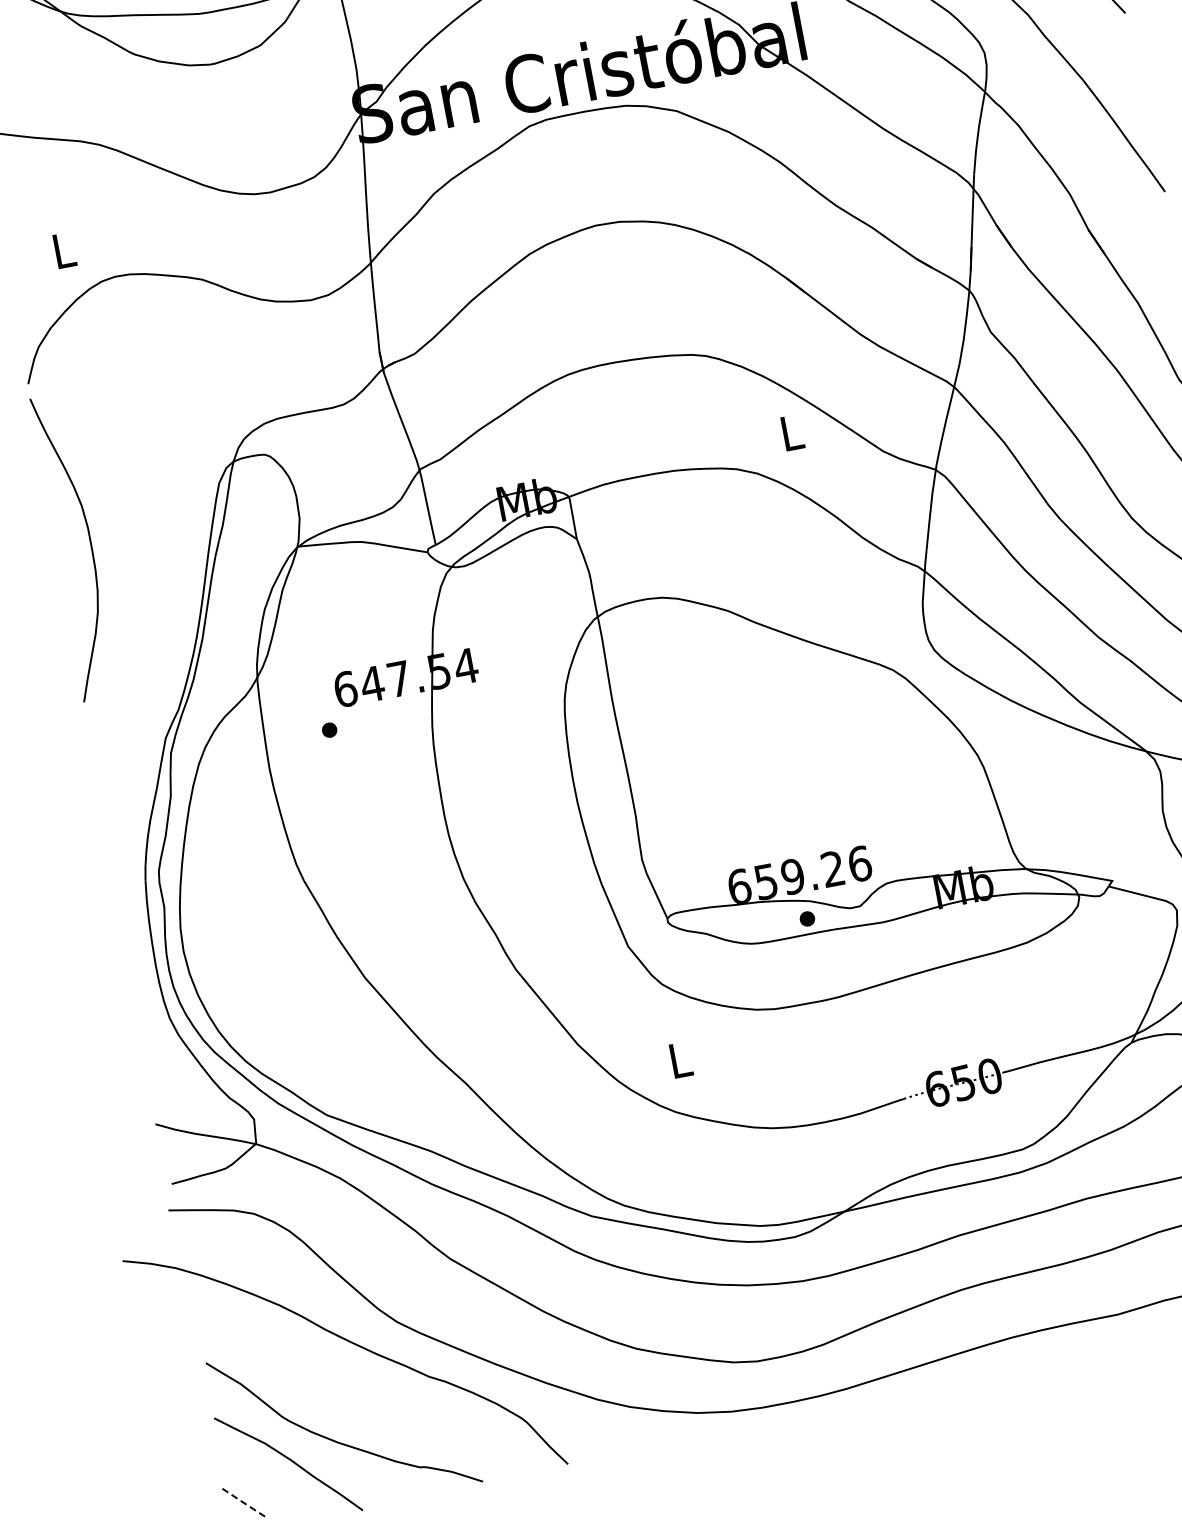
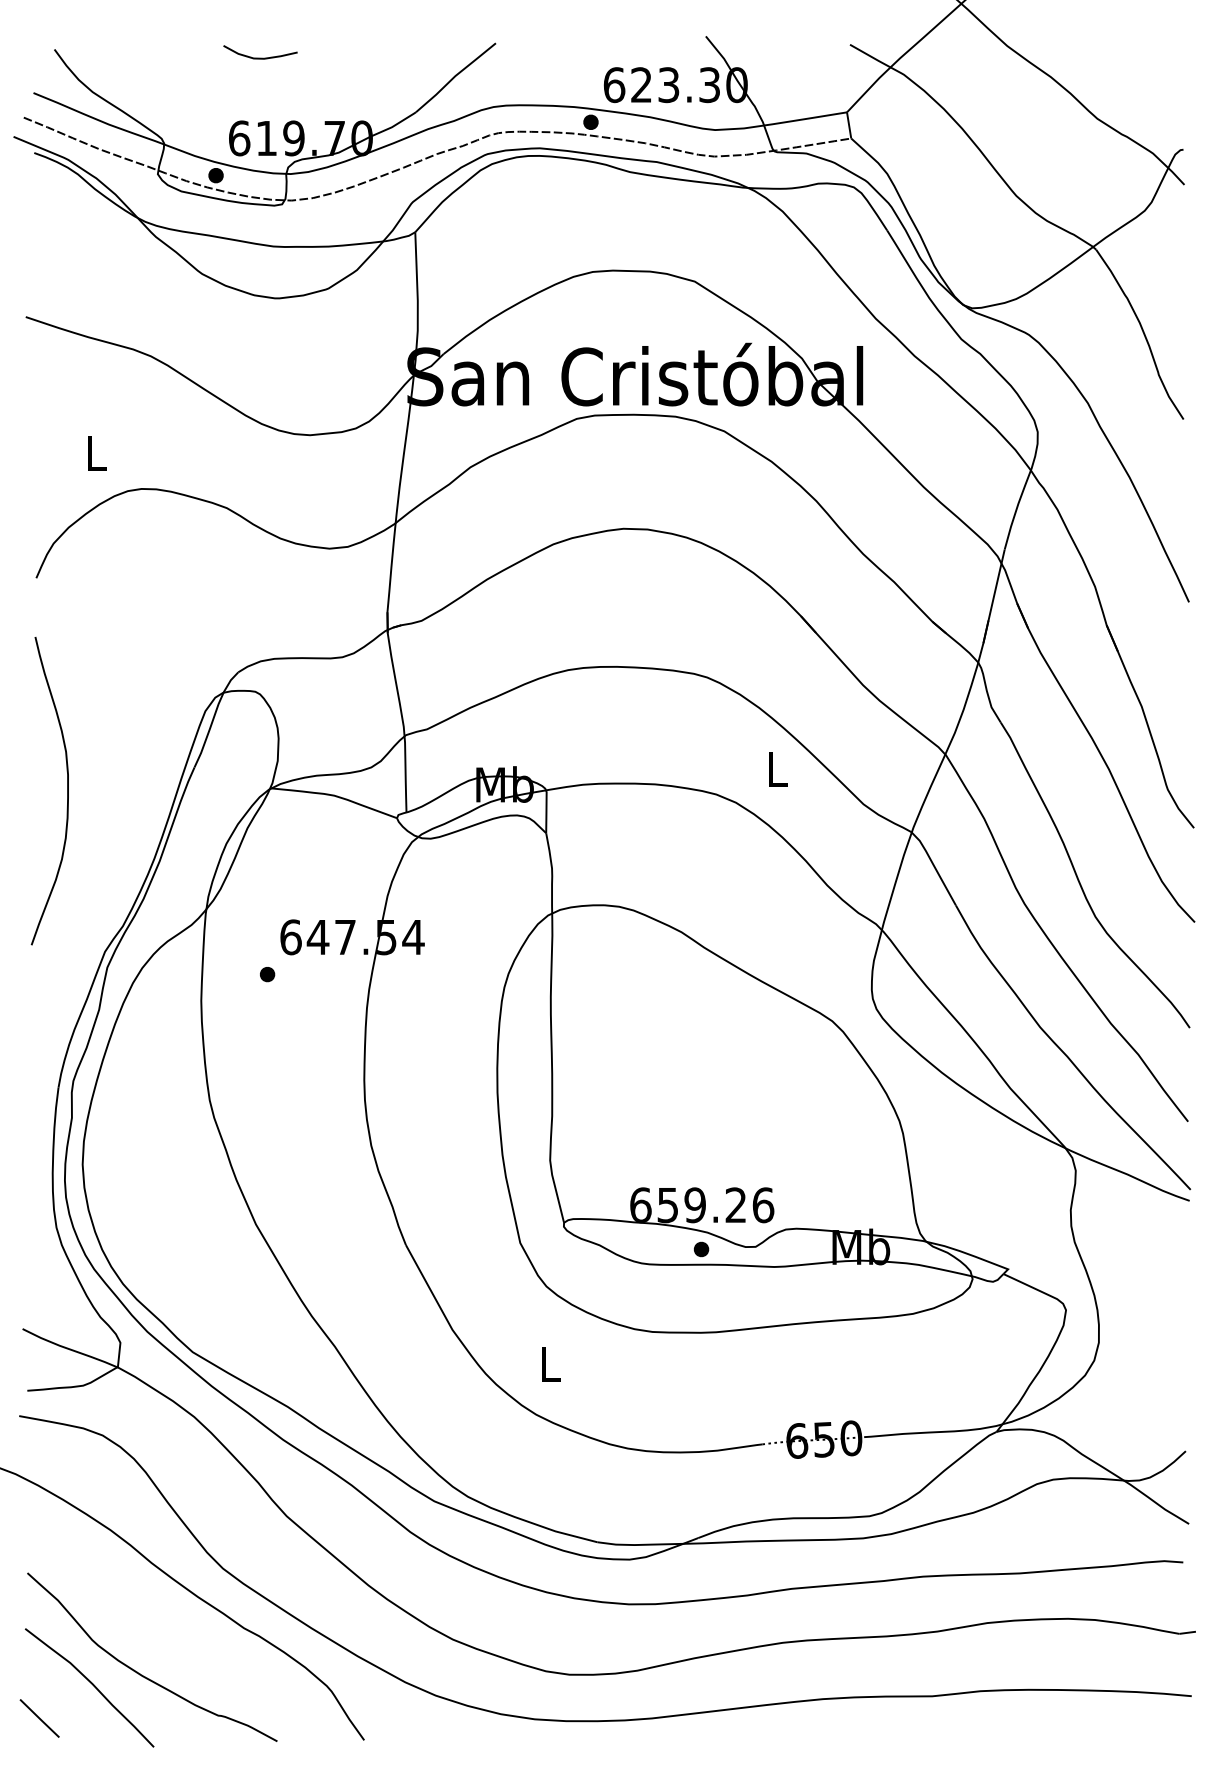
curve: (90, 544) -> (67, 791), moved
line: (245, 1503) -> (39, 1718), dashed -> solid

